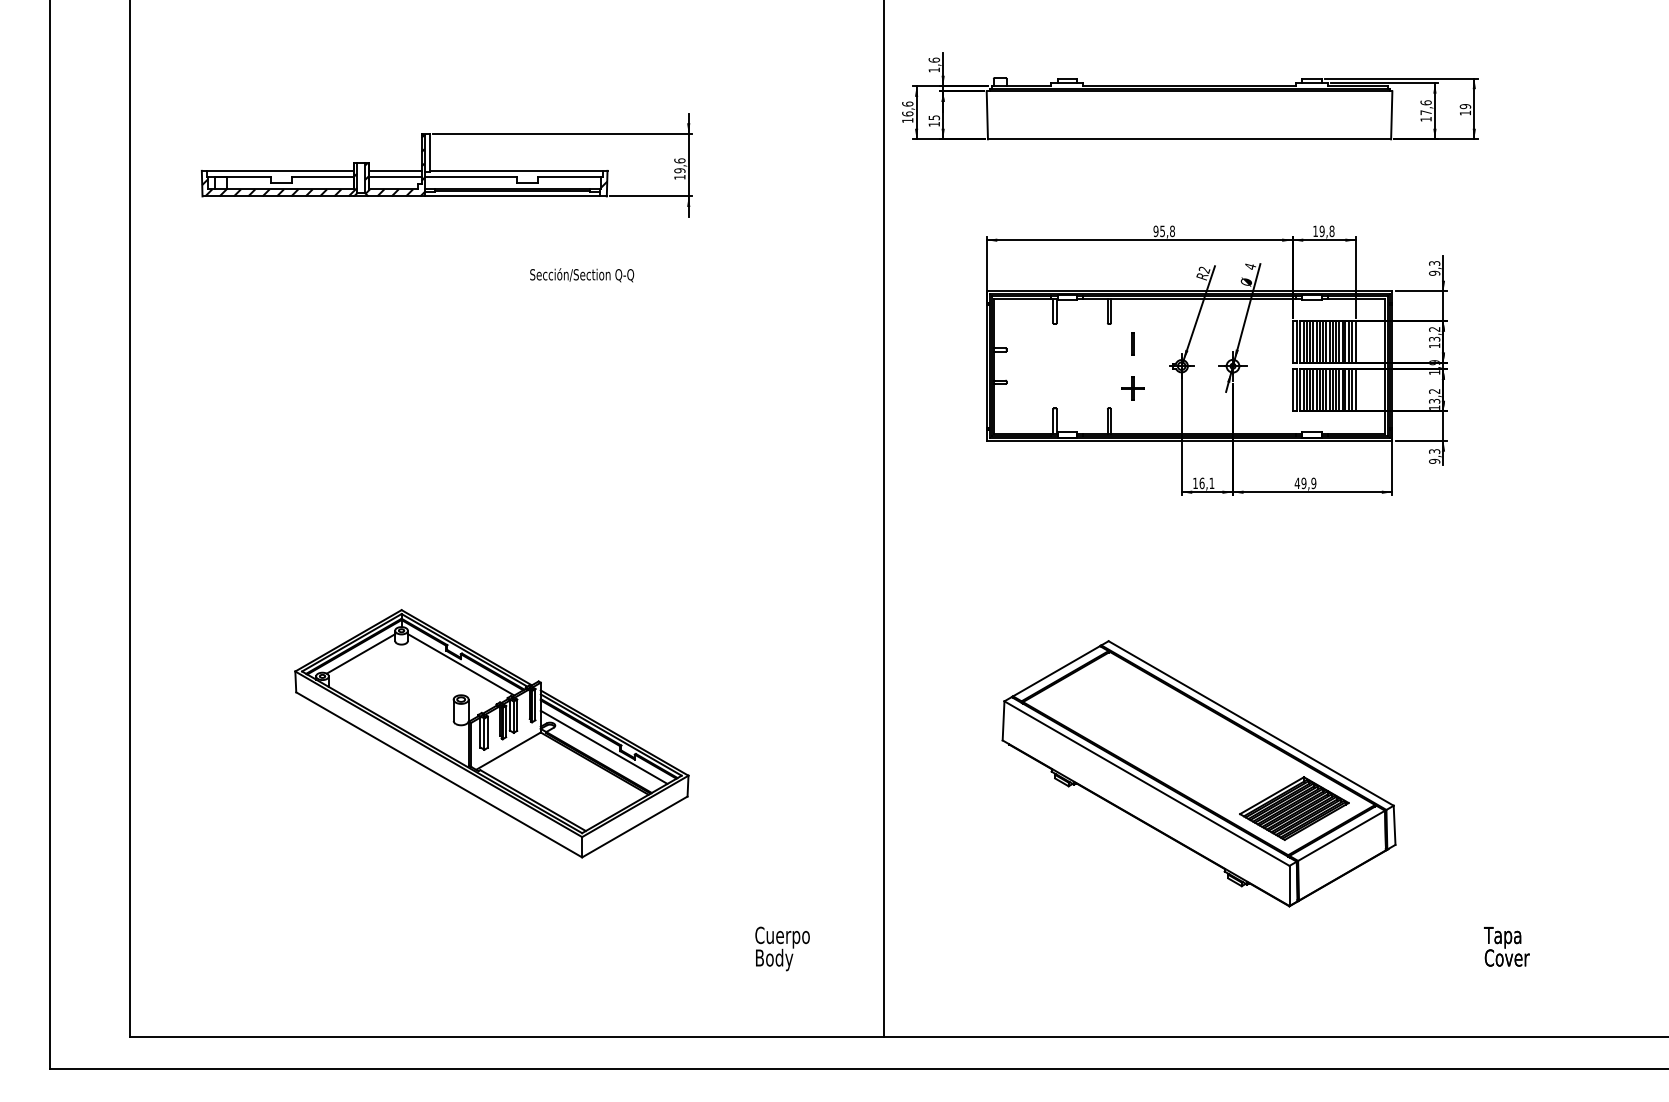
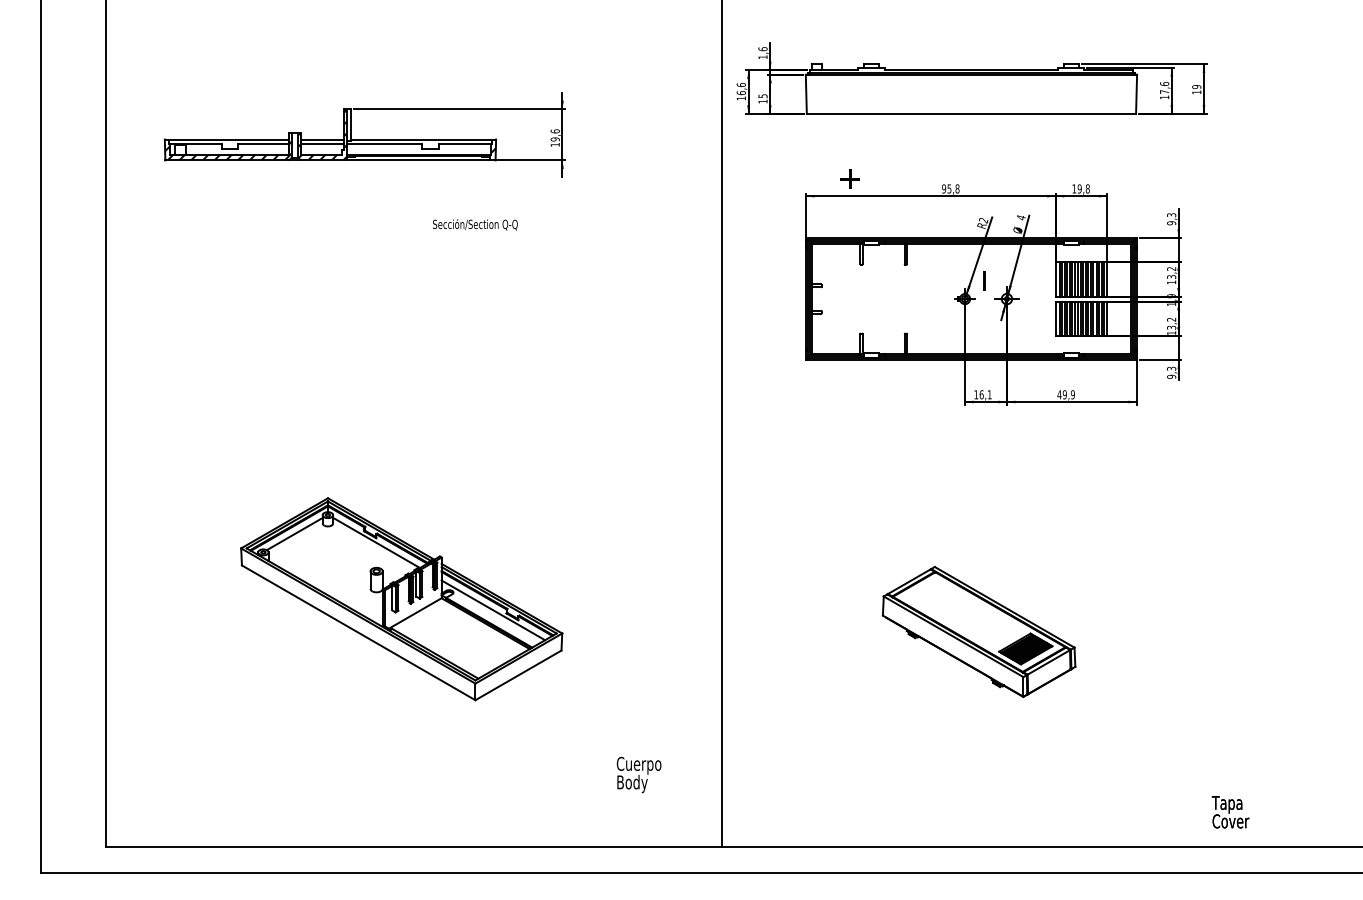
line: (1133, 343) -> (984, 280), moved
part: (1132, 387) -> (849, 178), moved
part: (1198, 773) -> (978, 631), size x0.6
text: (1506, 947) -> (1230, 812), moved

